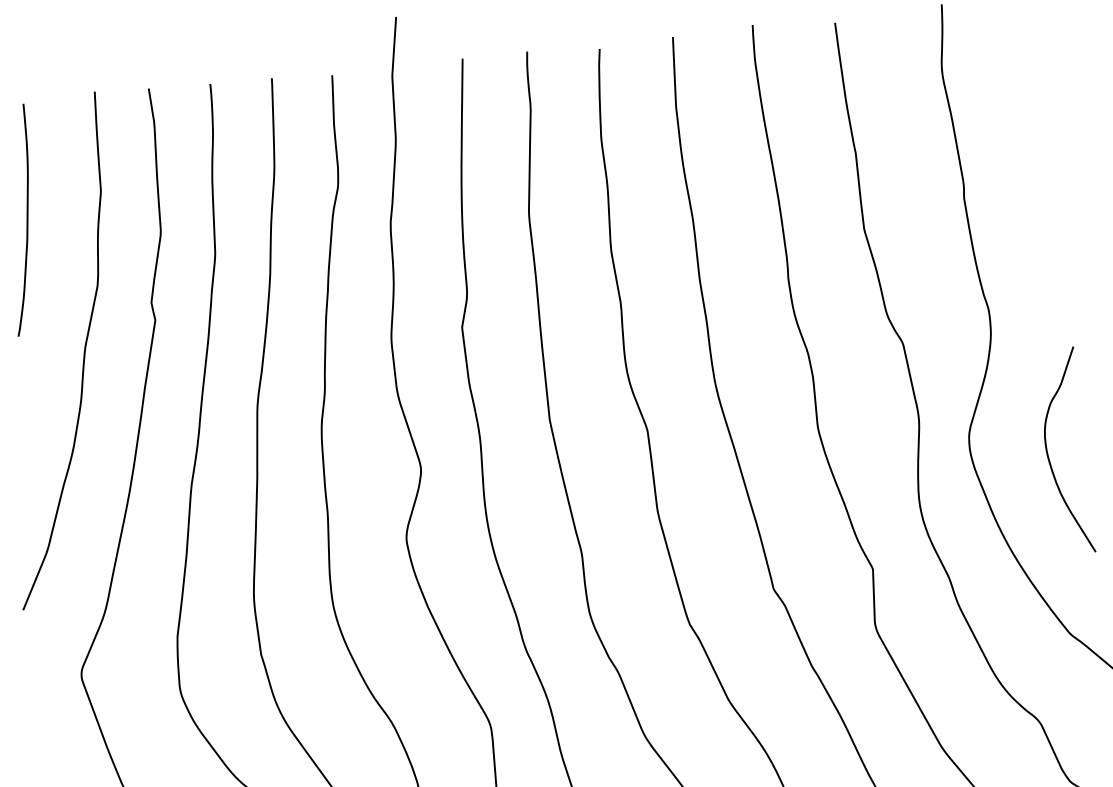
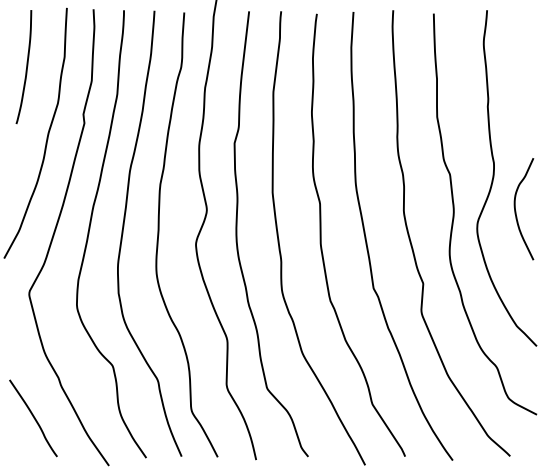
curve: (1050, 457) -> (516, 211), moved

